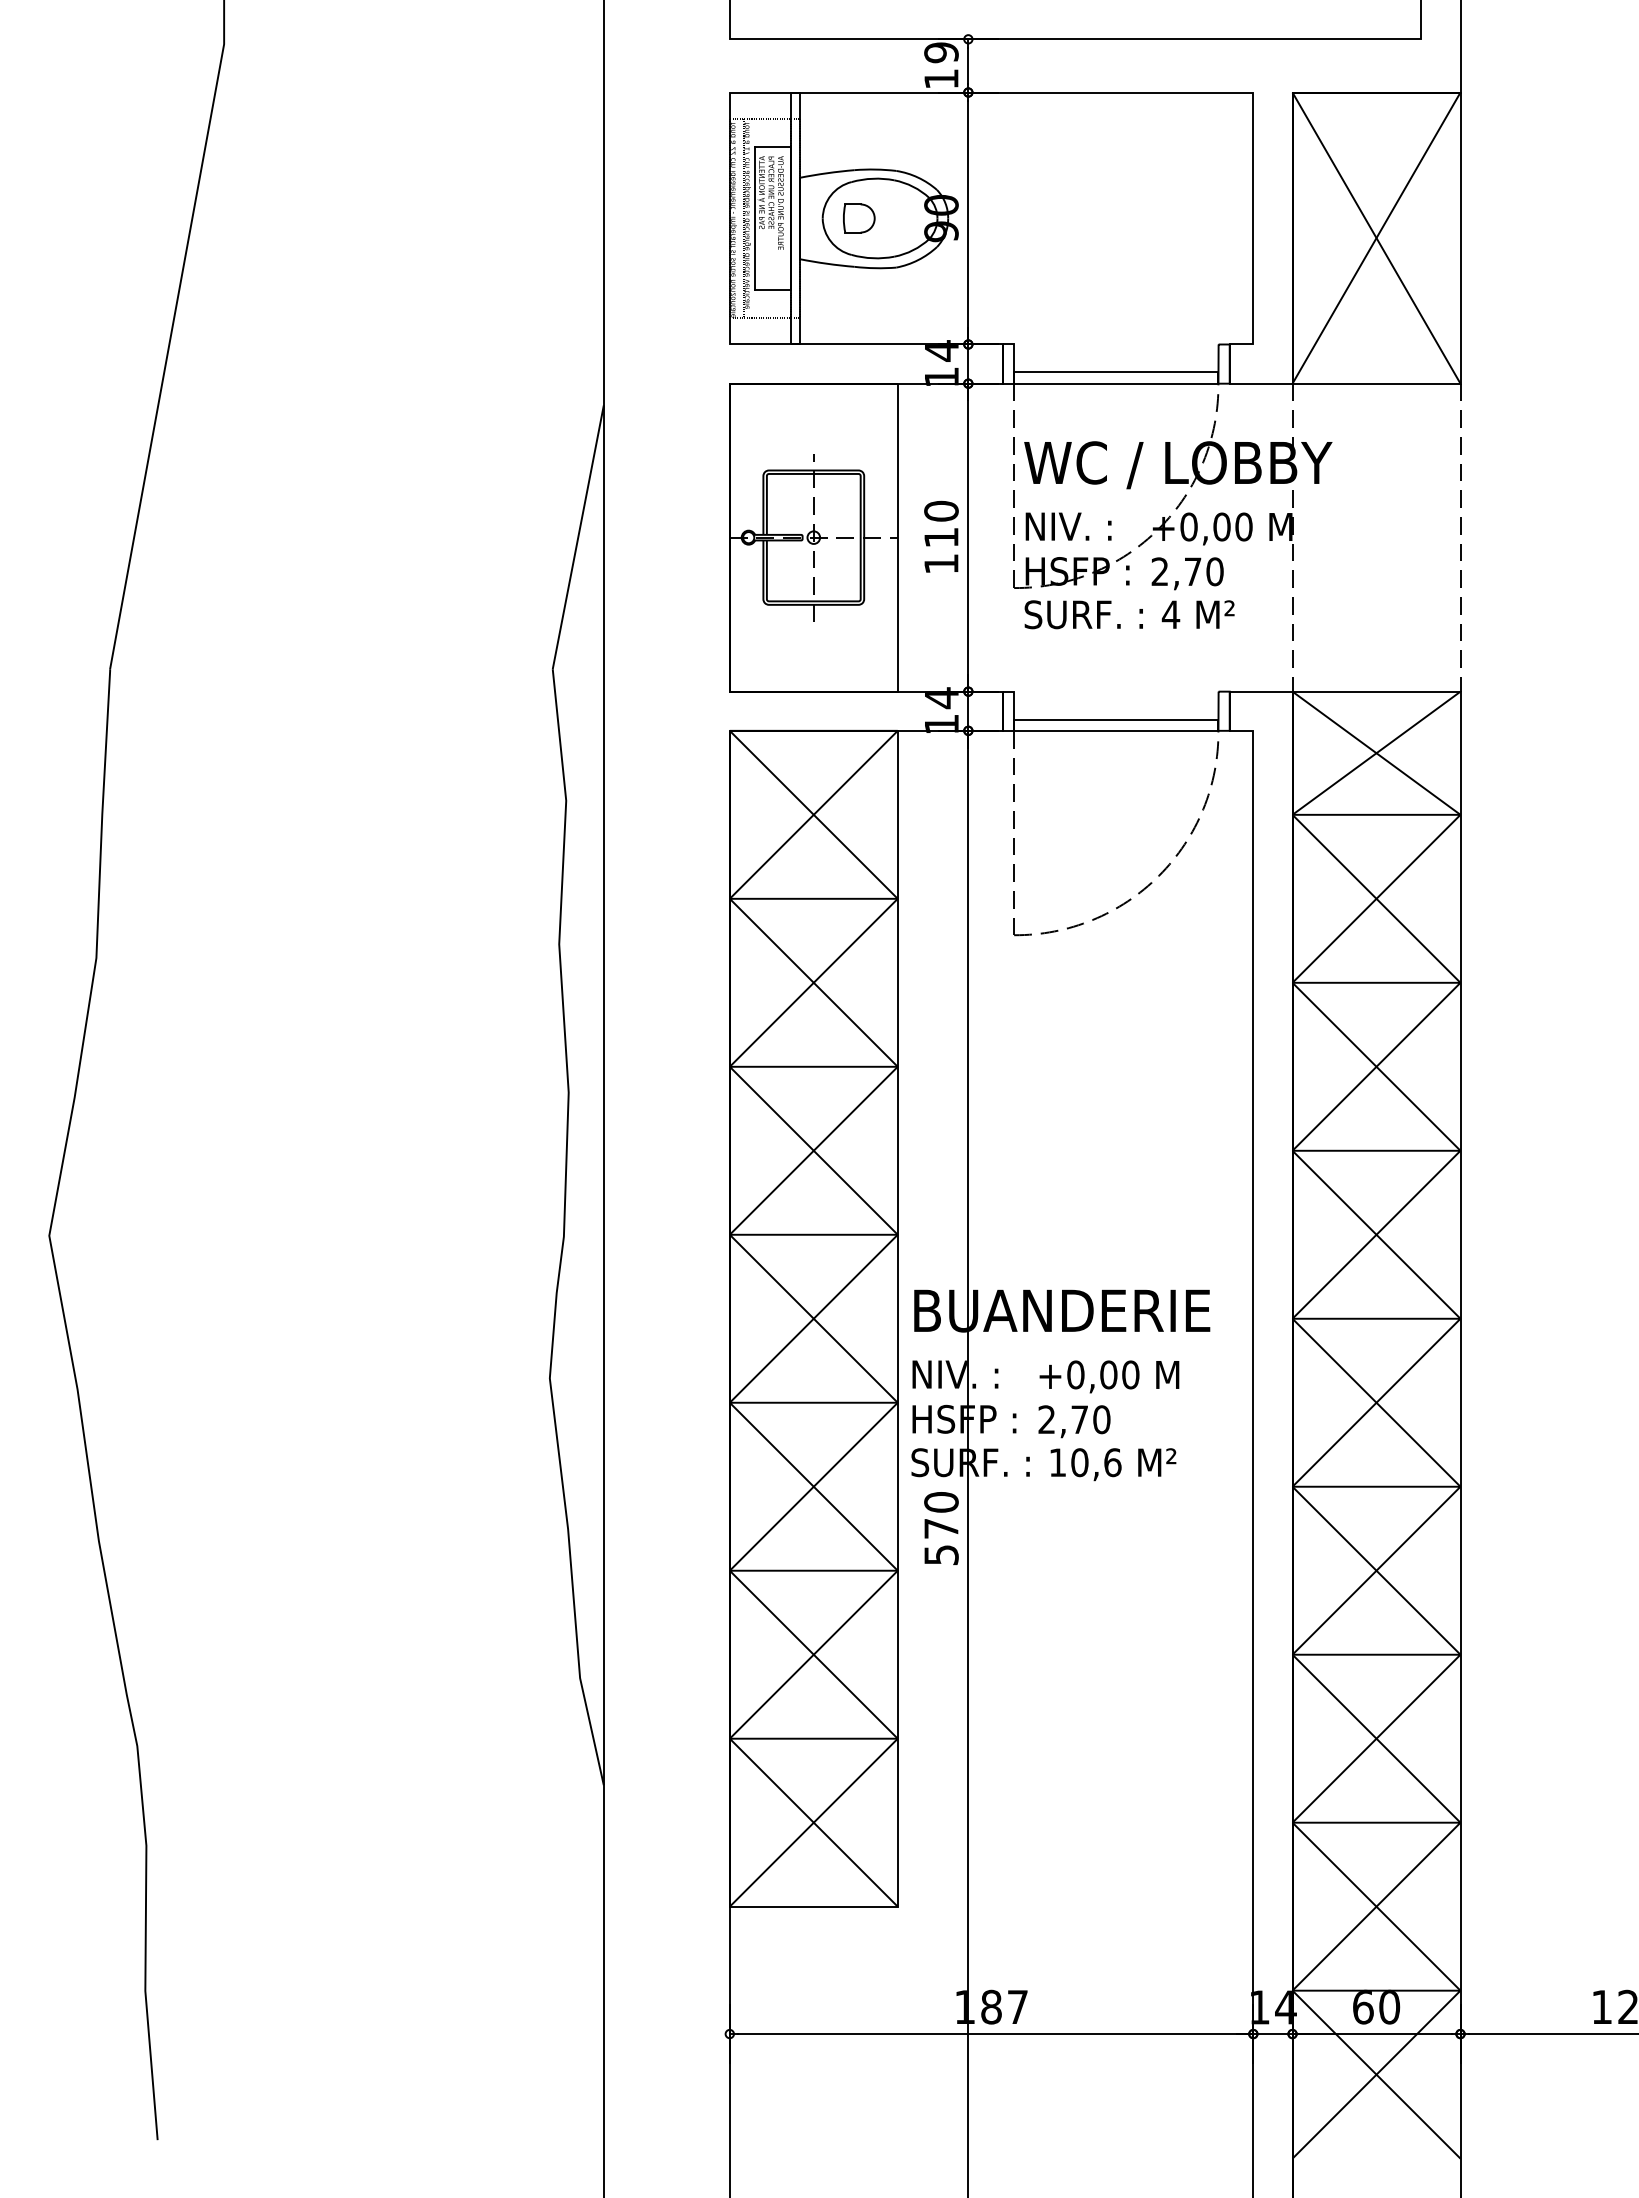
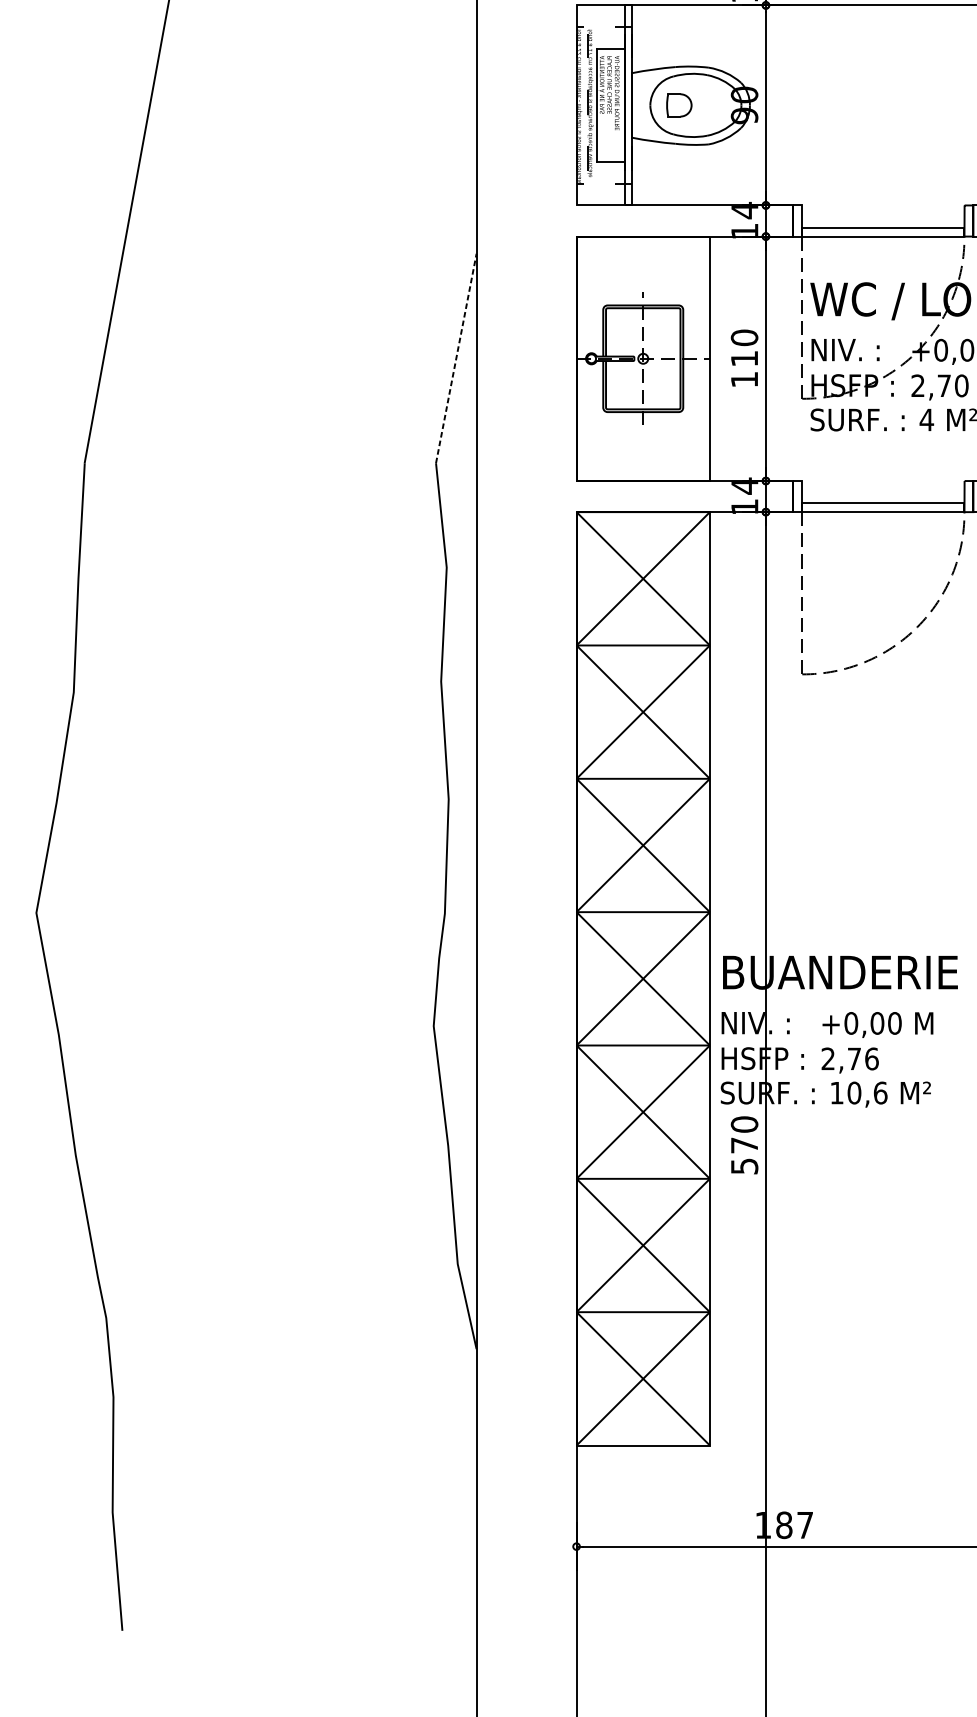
line: (578, 536) -> (456, 357), solid -> dashed
text: (1101, 1419) -> (871, 1058), 2,70 -> 2,76

